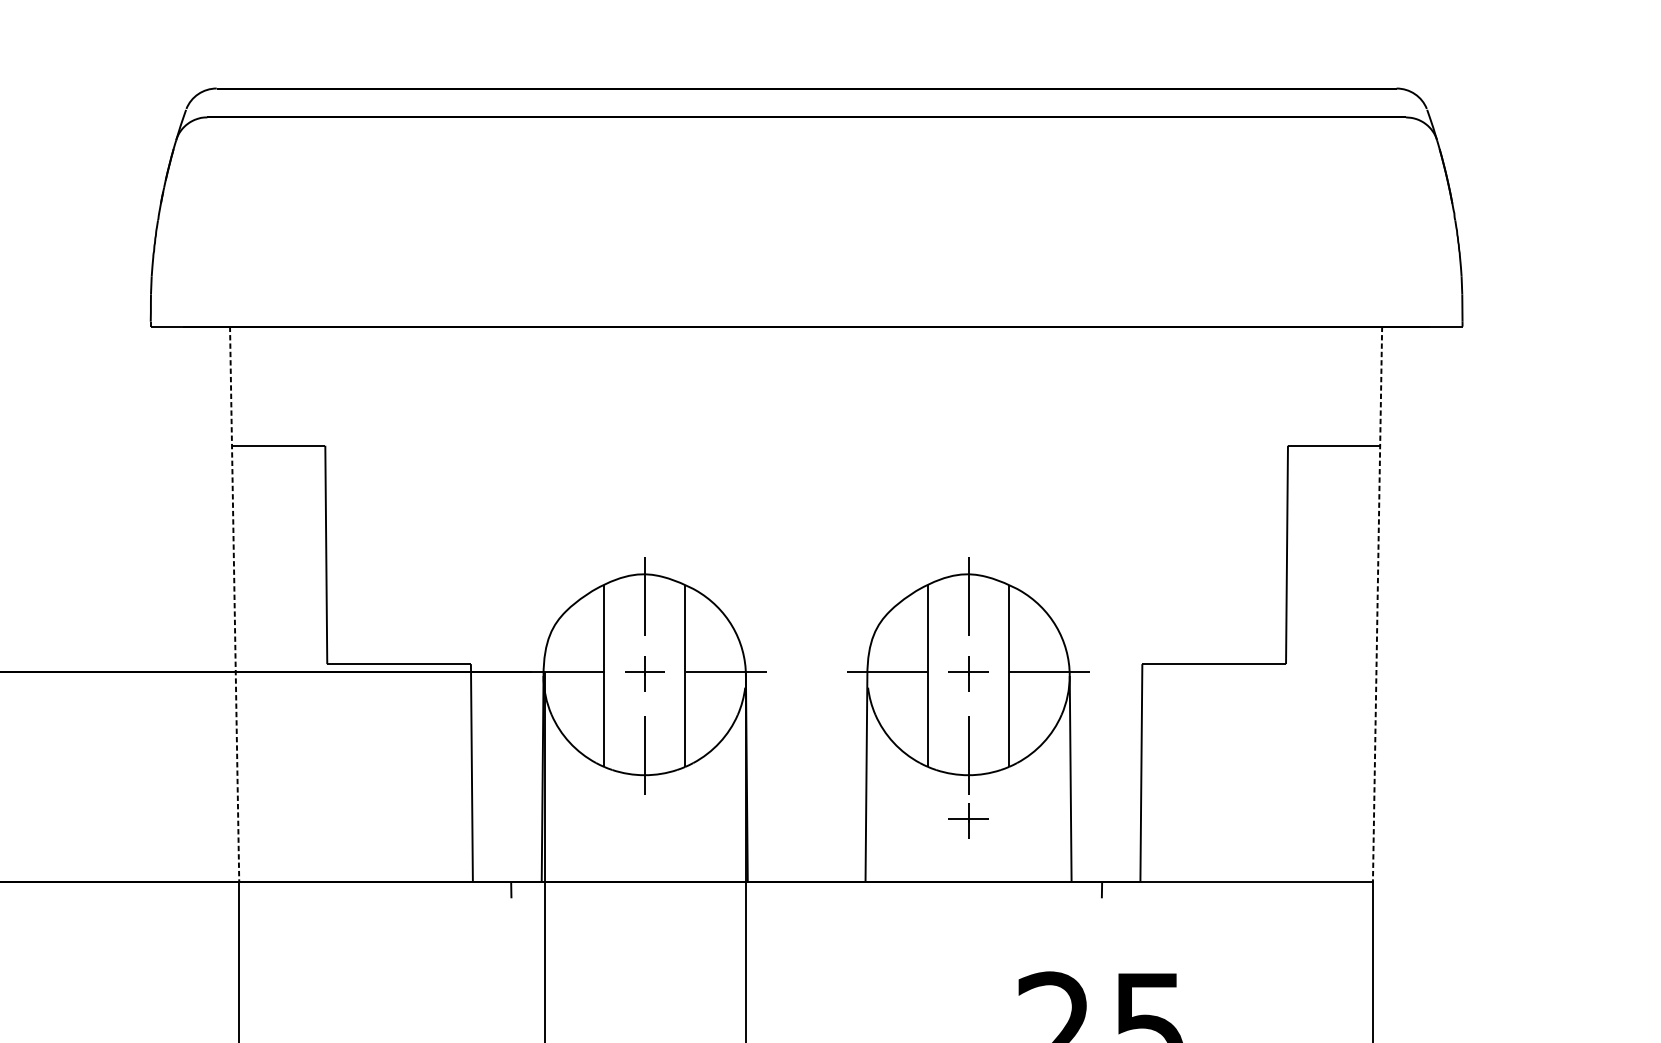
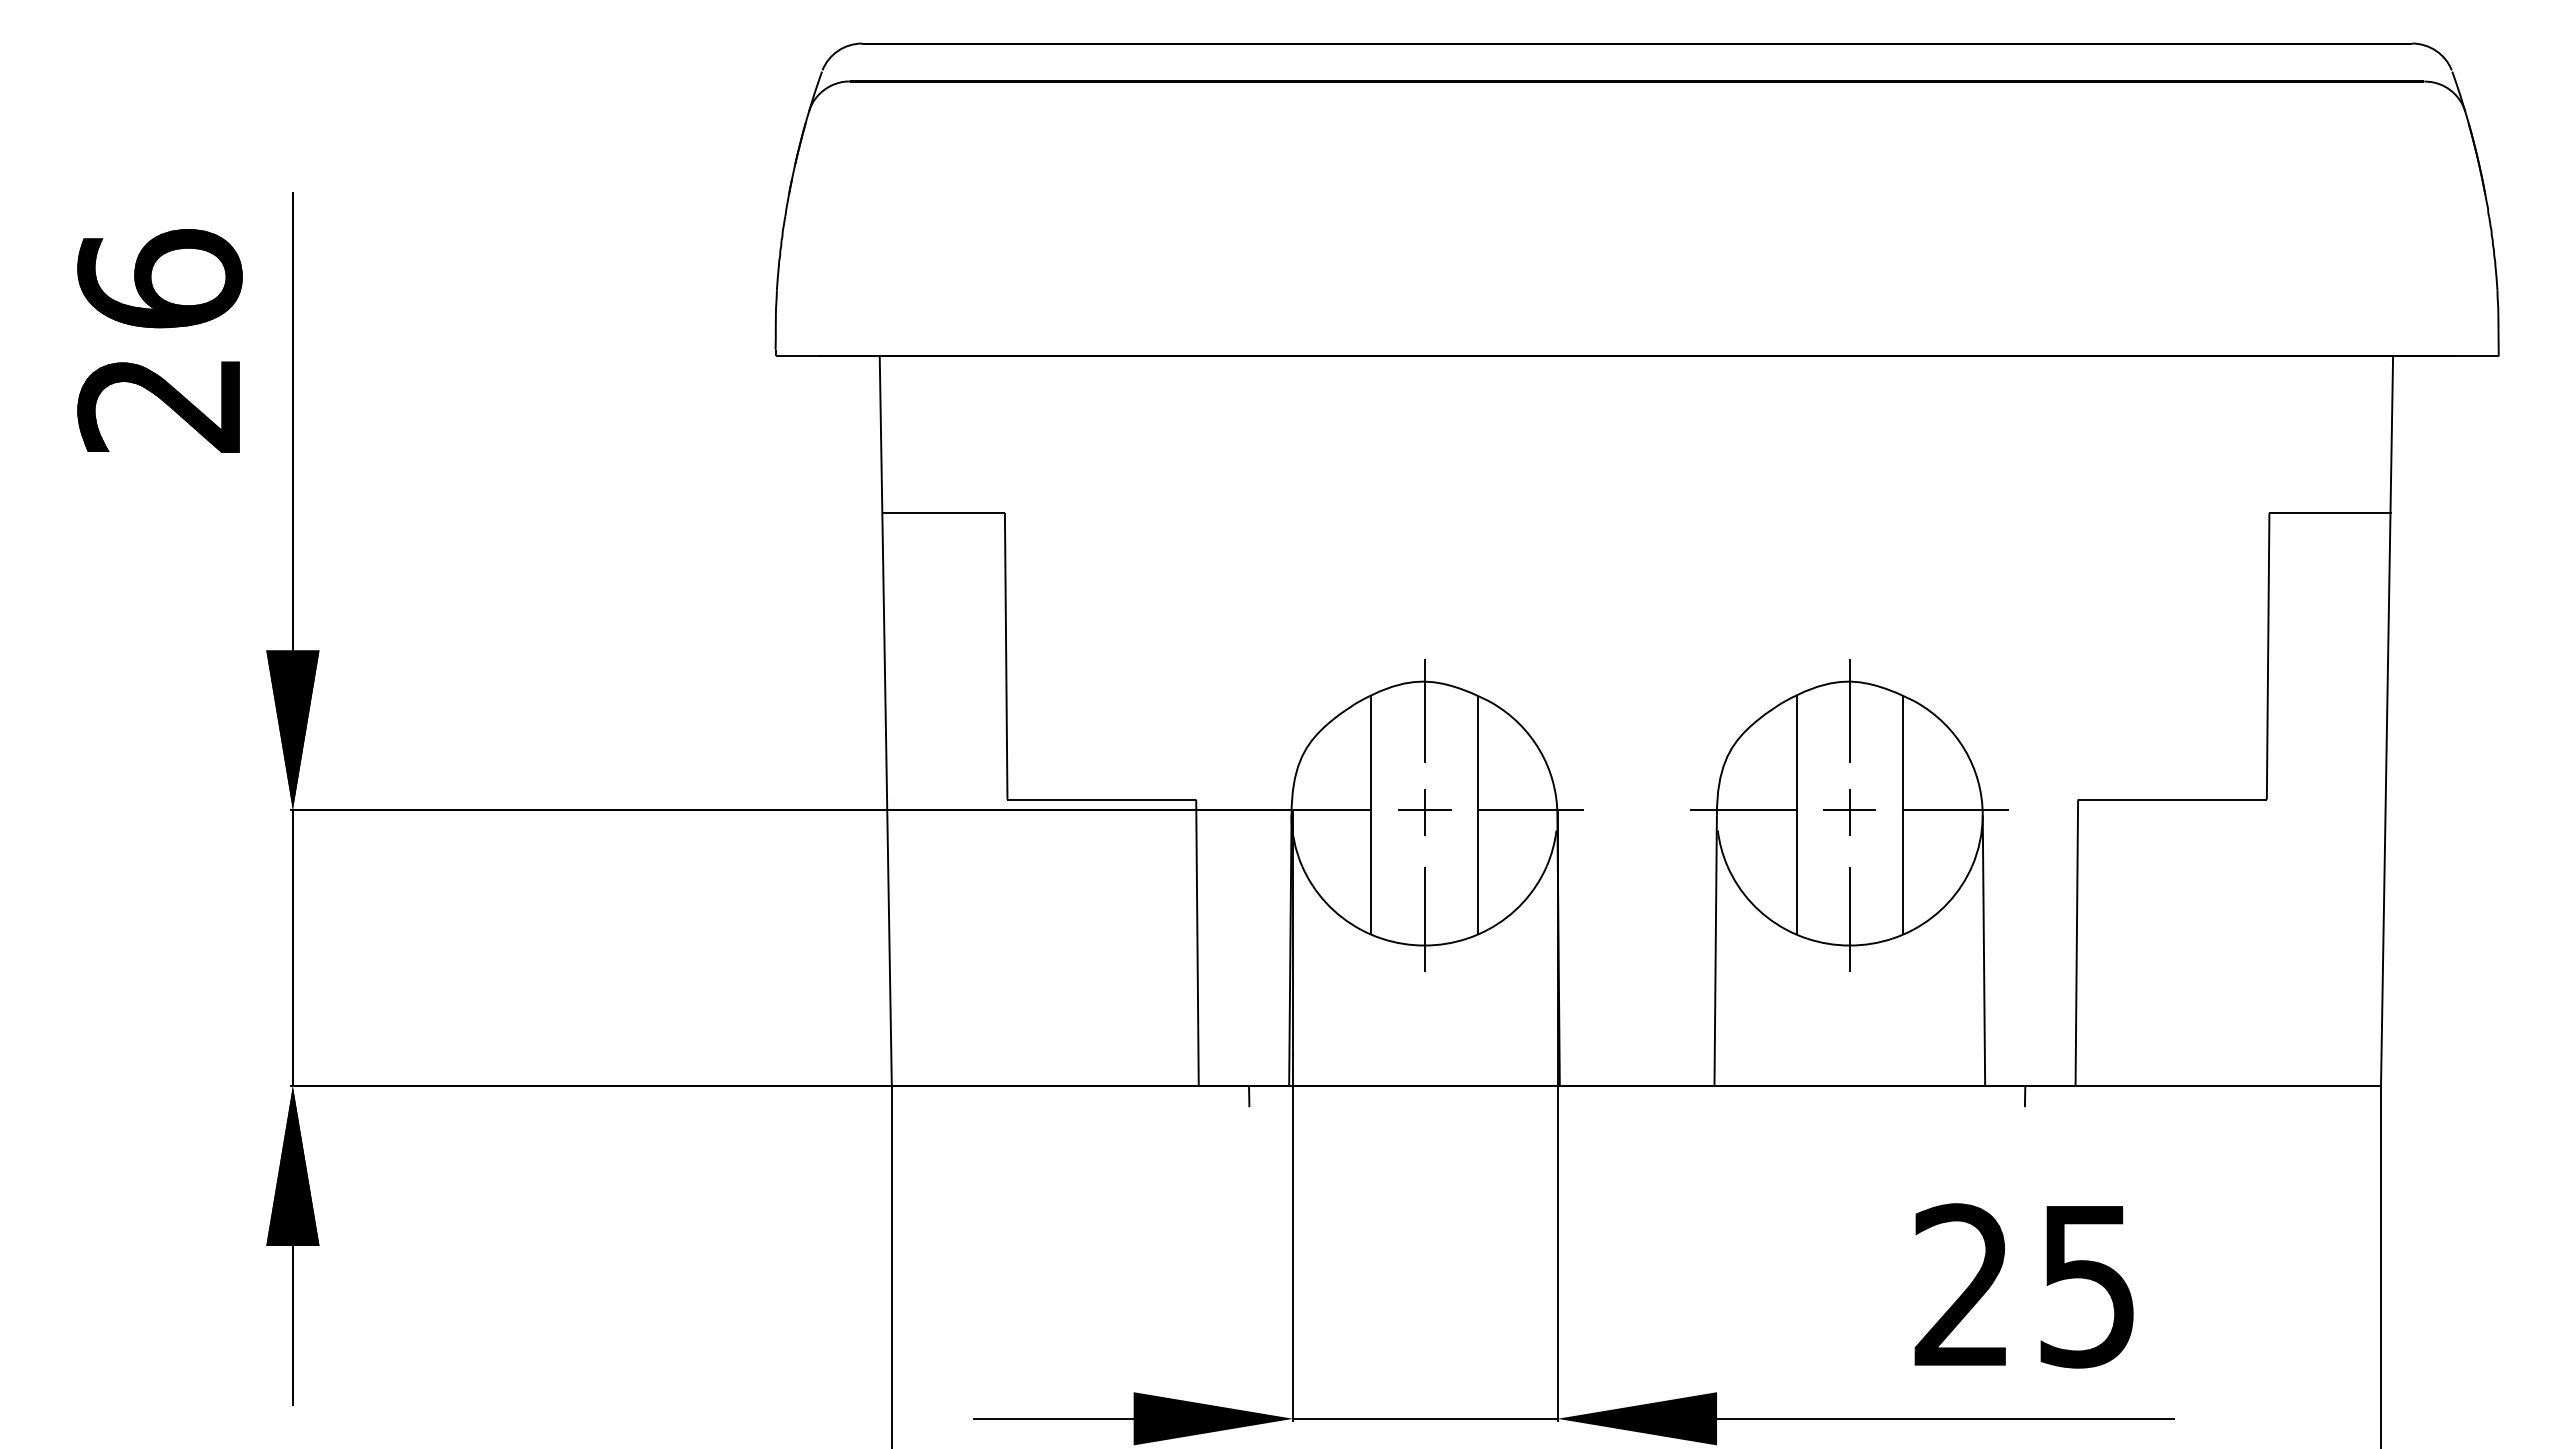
line: (234, 604) -> (885, 721), dashed -> solid
line: (1377, 604) -> (2387, 721), dashed -> solid
part: (968, 820) -> (1849, 1005), removed

